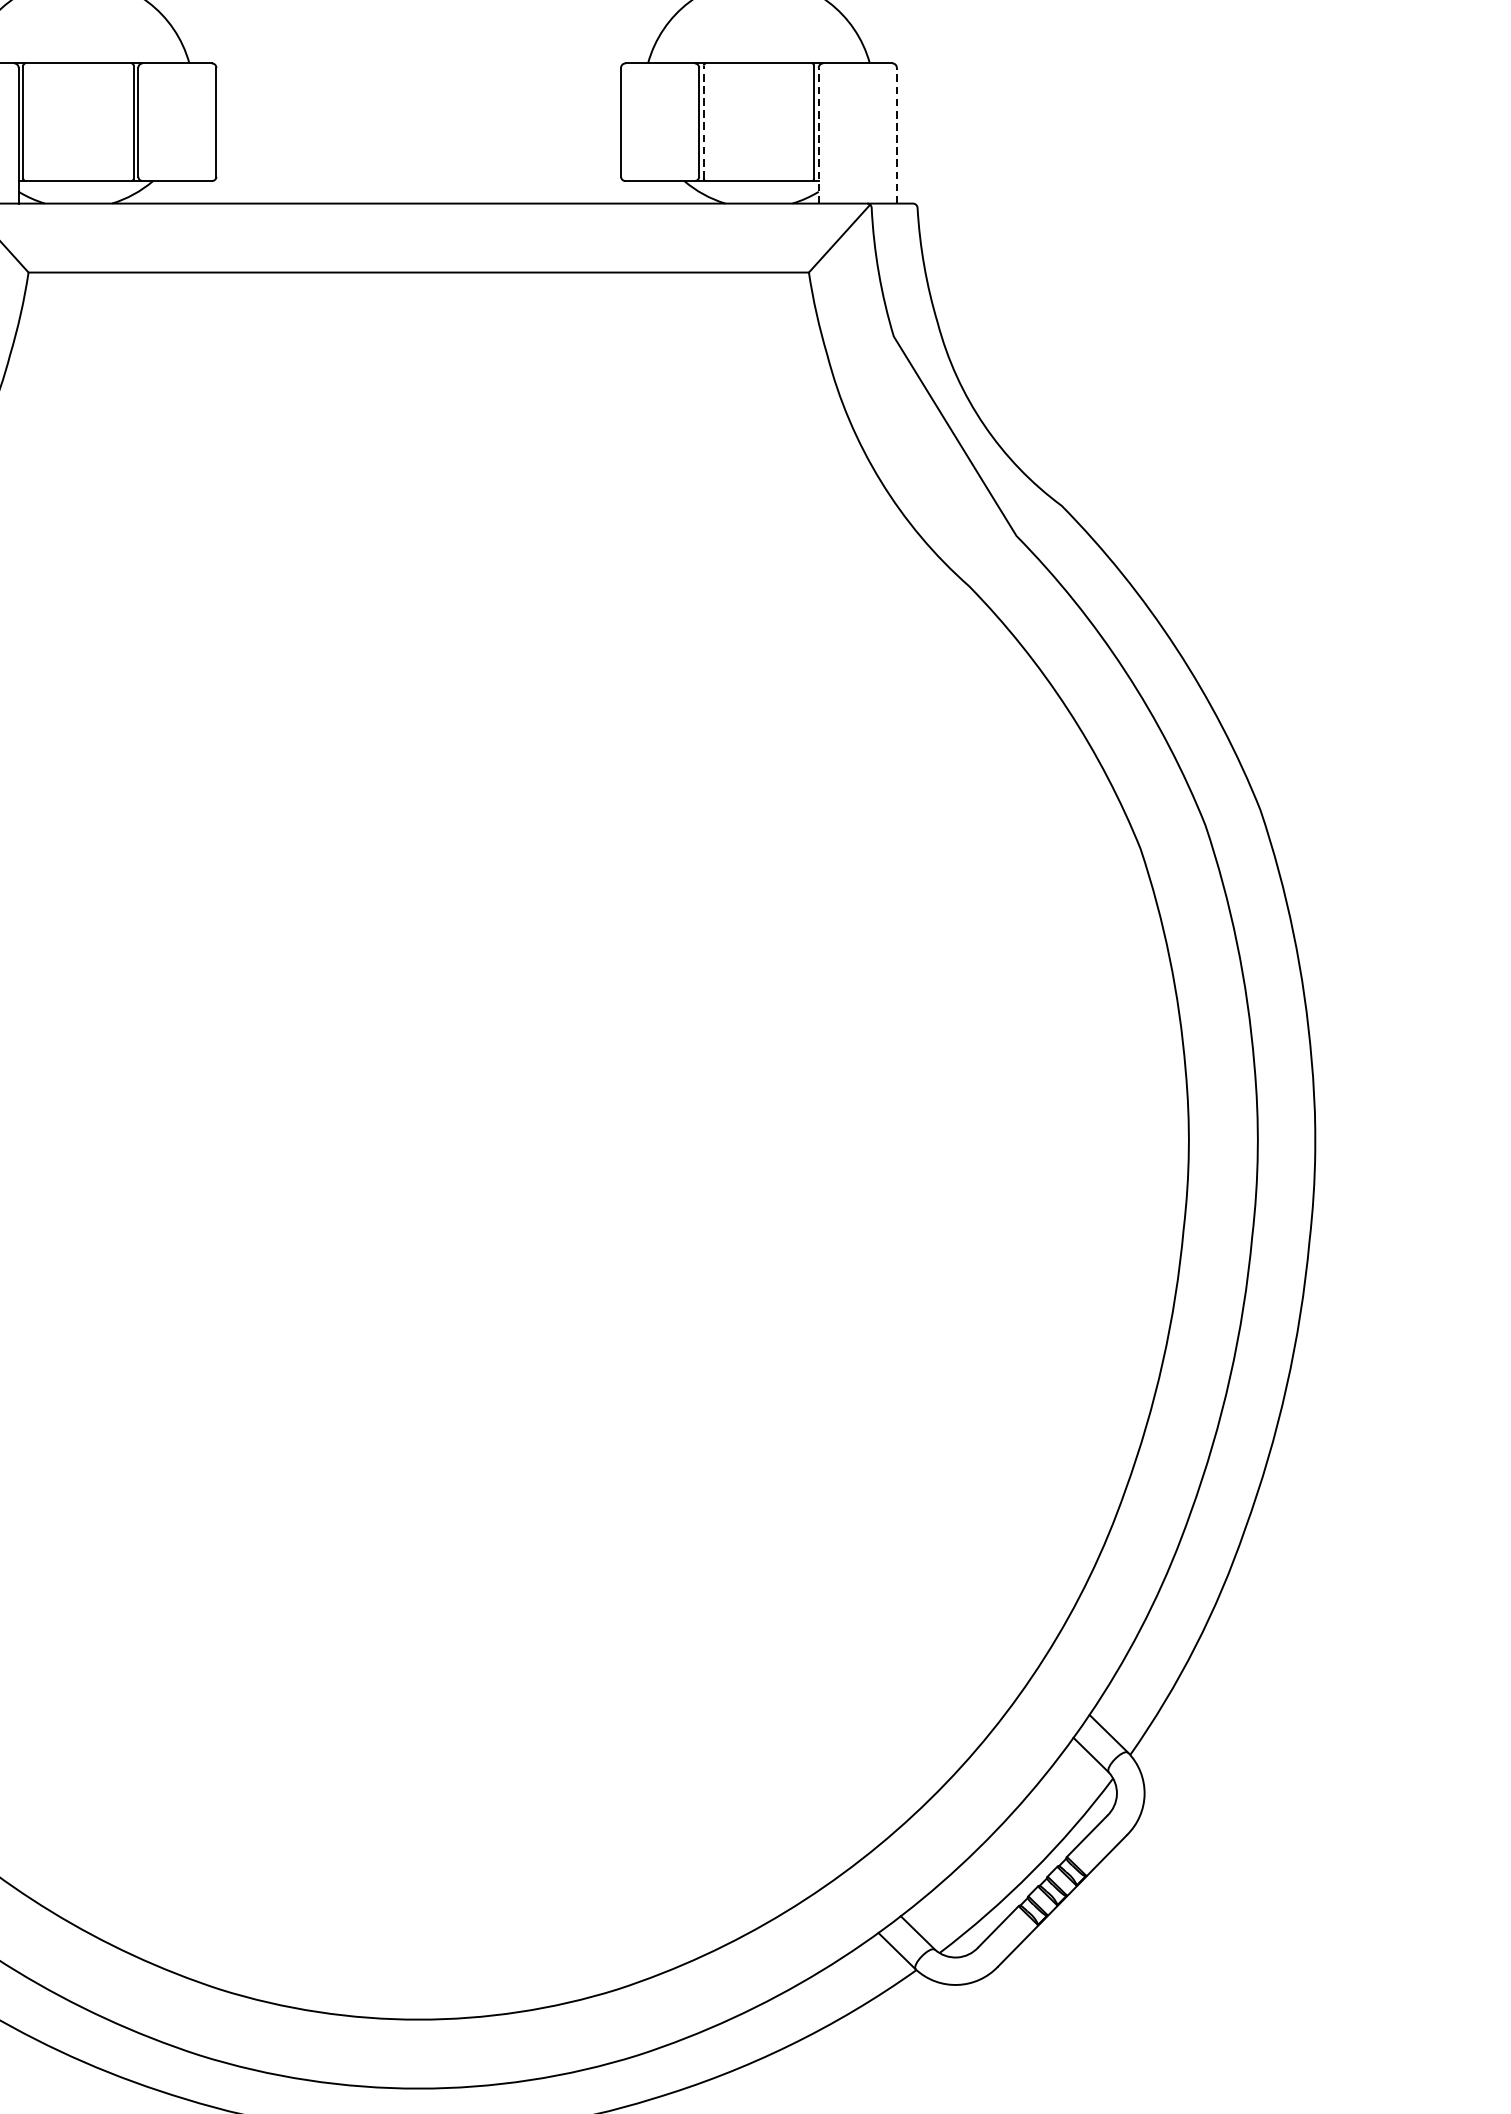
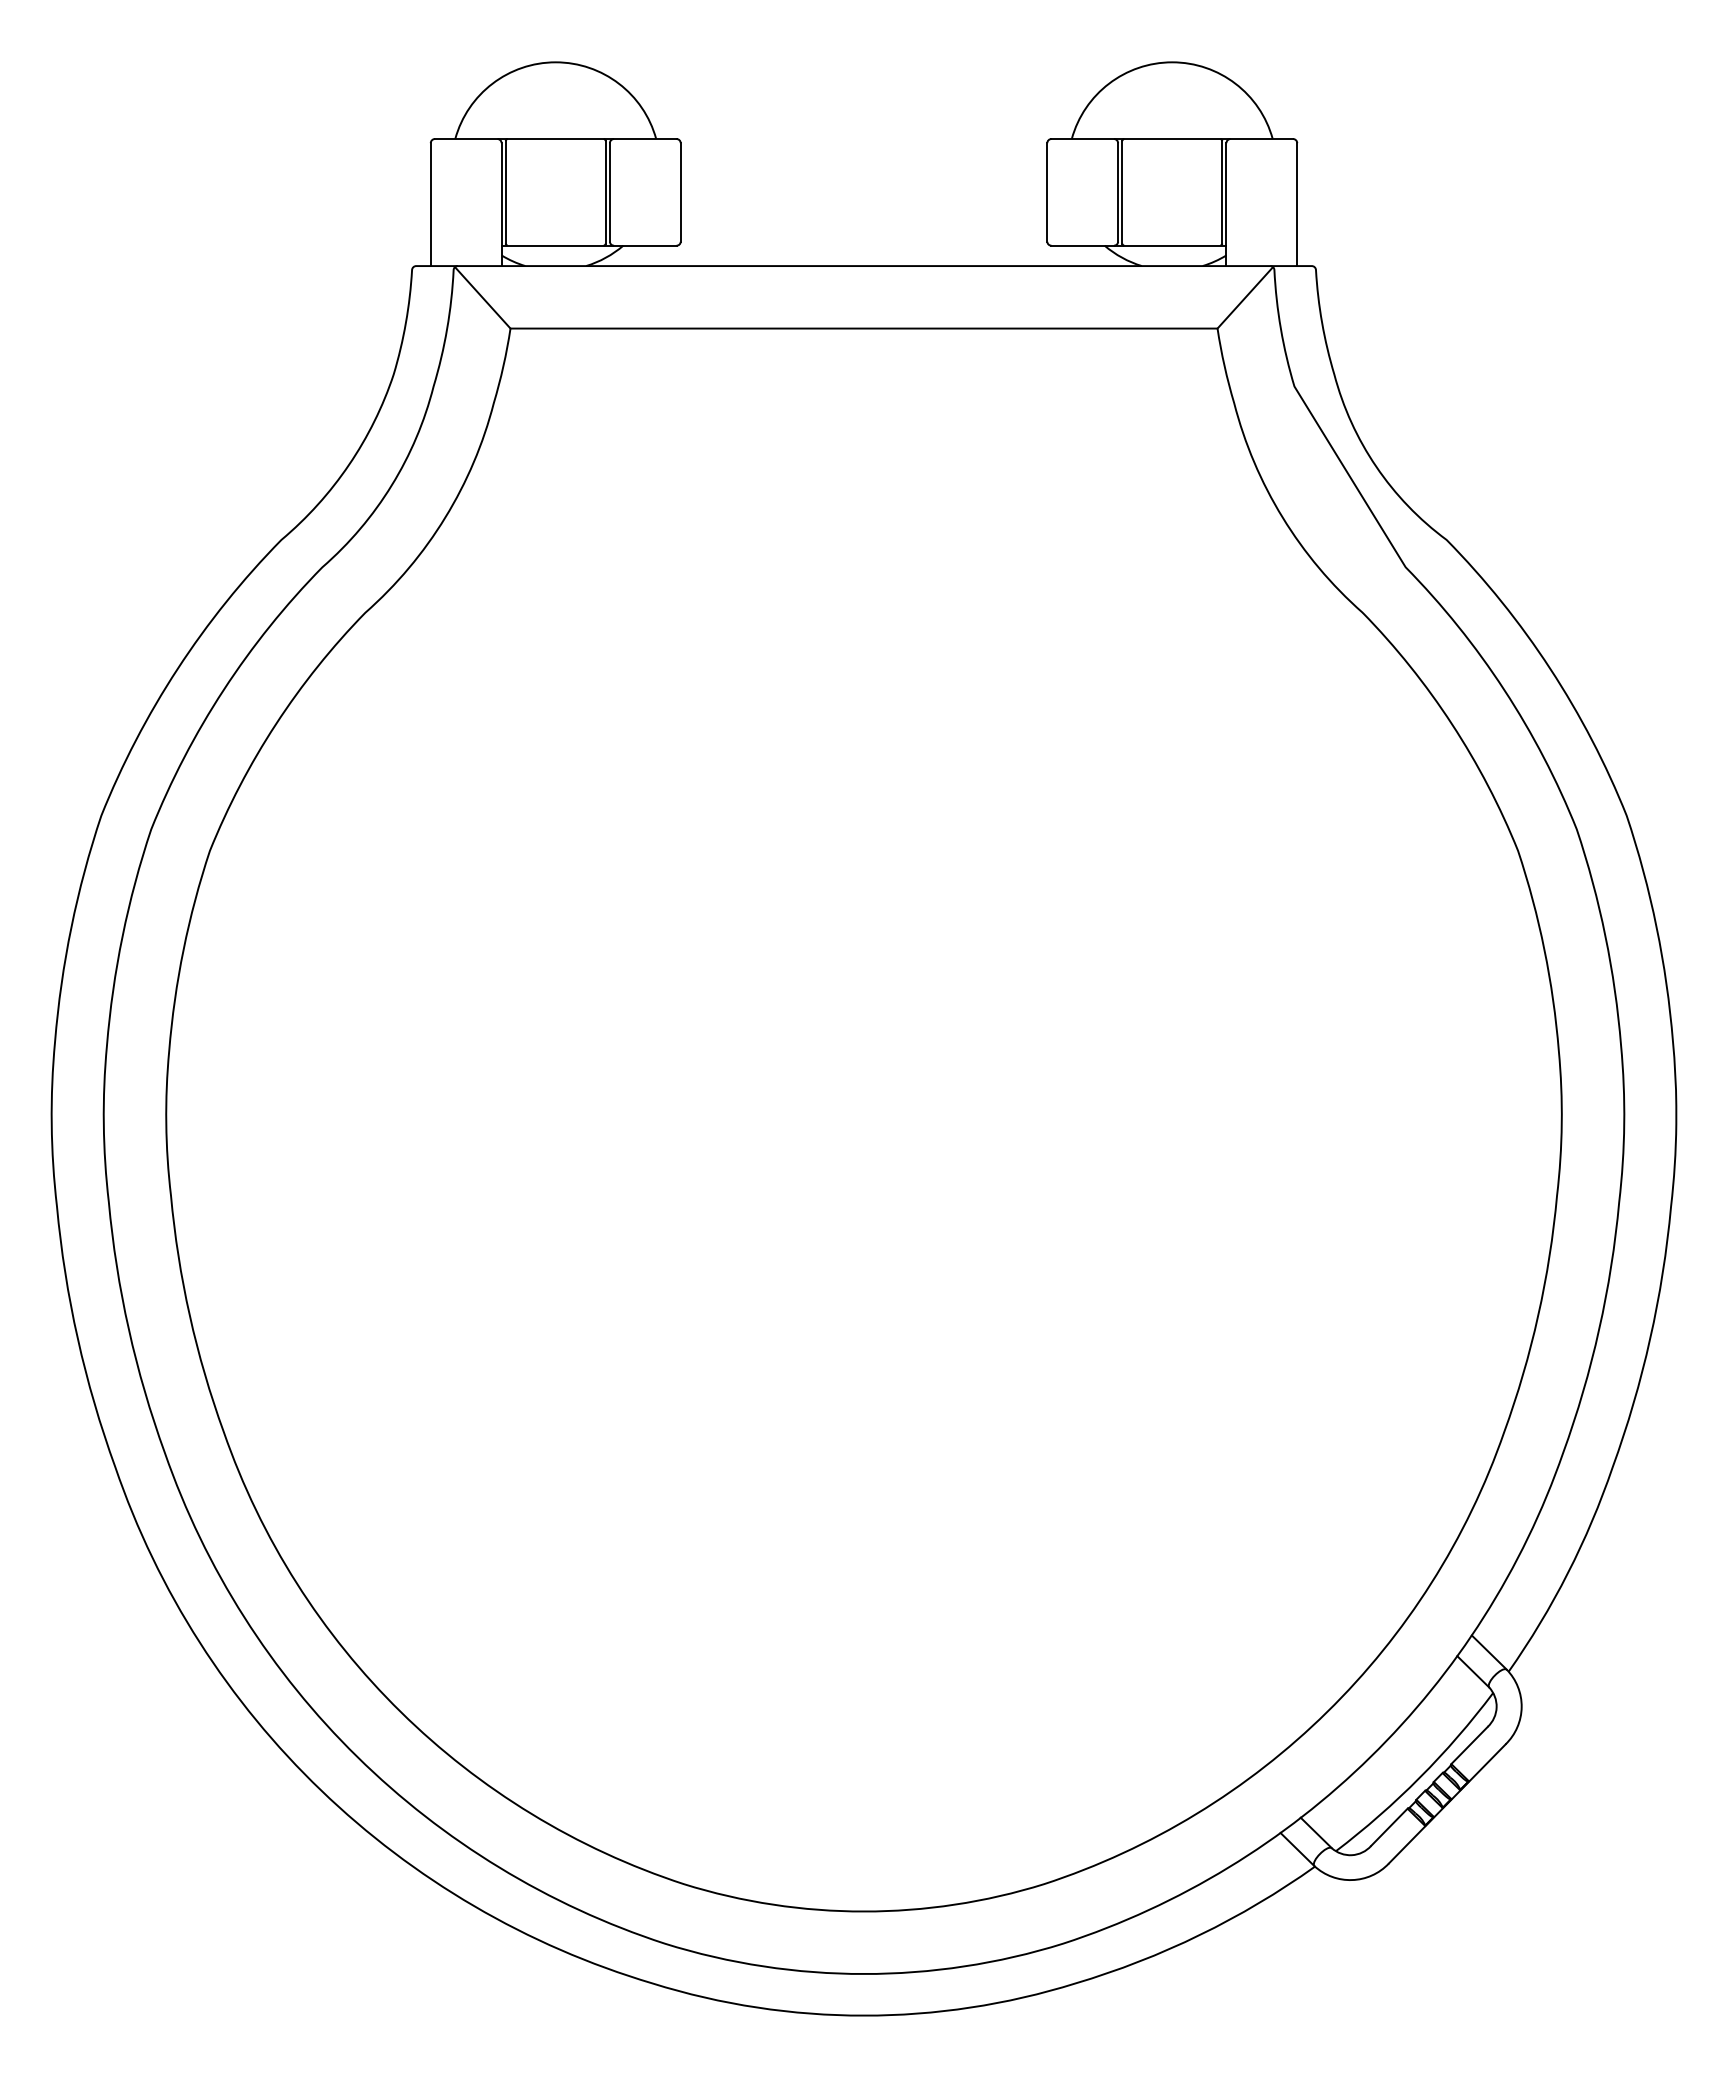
line: (704, 121) -> (1122, 191), dashed -> solid
line: (818, 135) -> (1226, 204), dashed -> solid
line: (897, 135) -> (1297, 204), dashed -> solid

